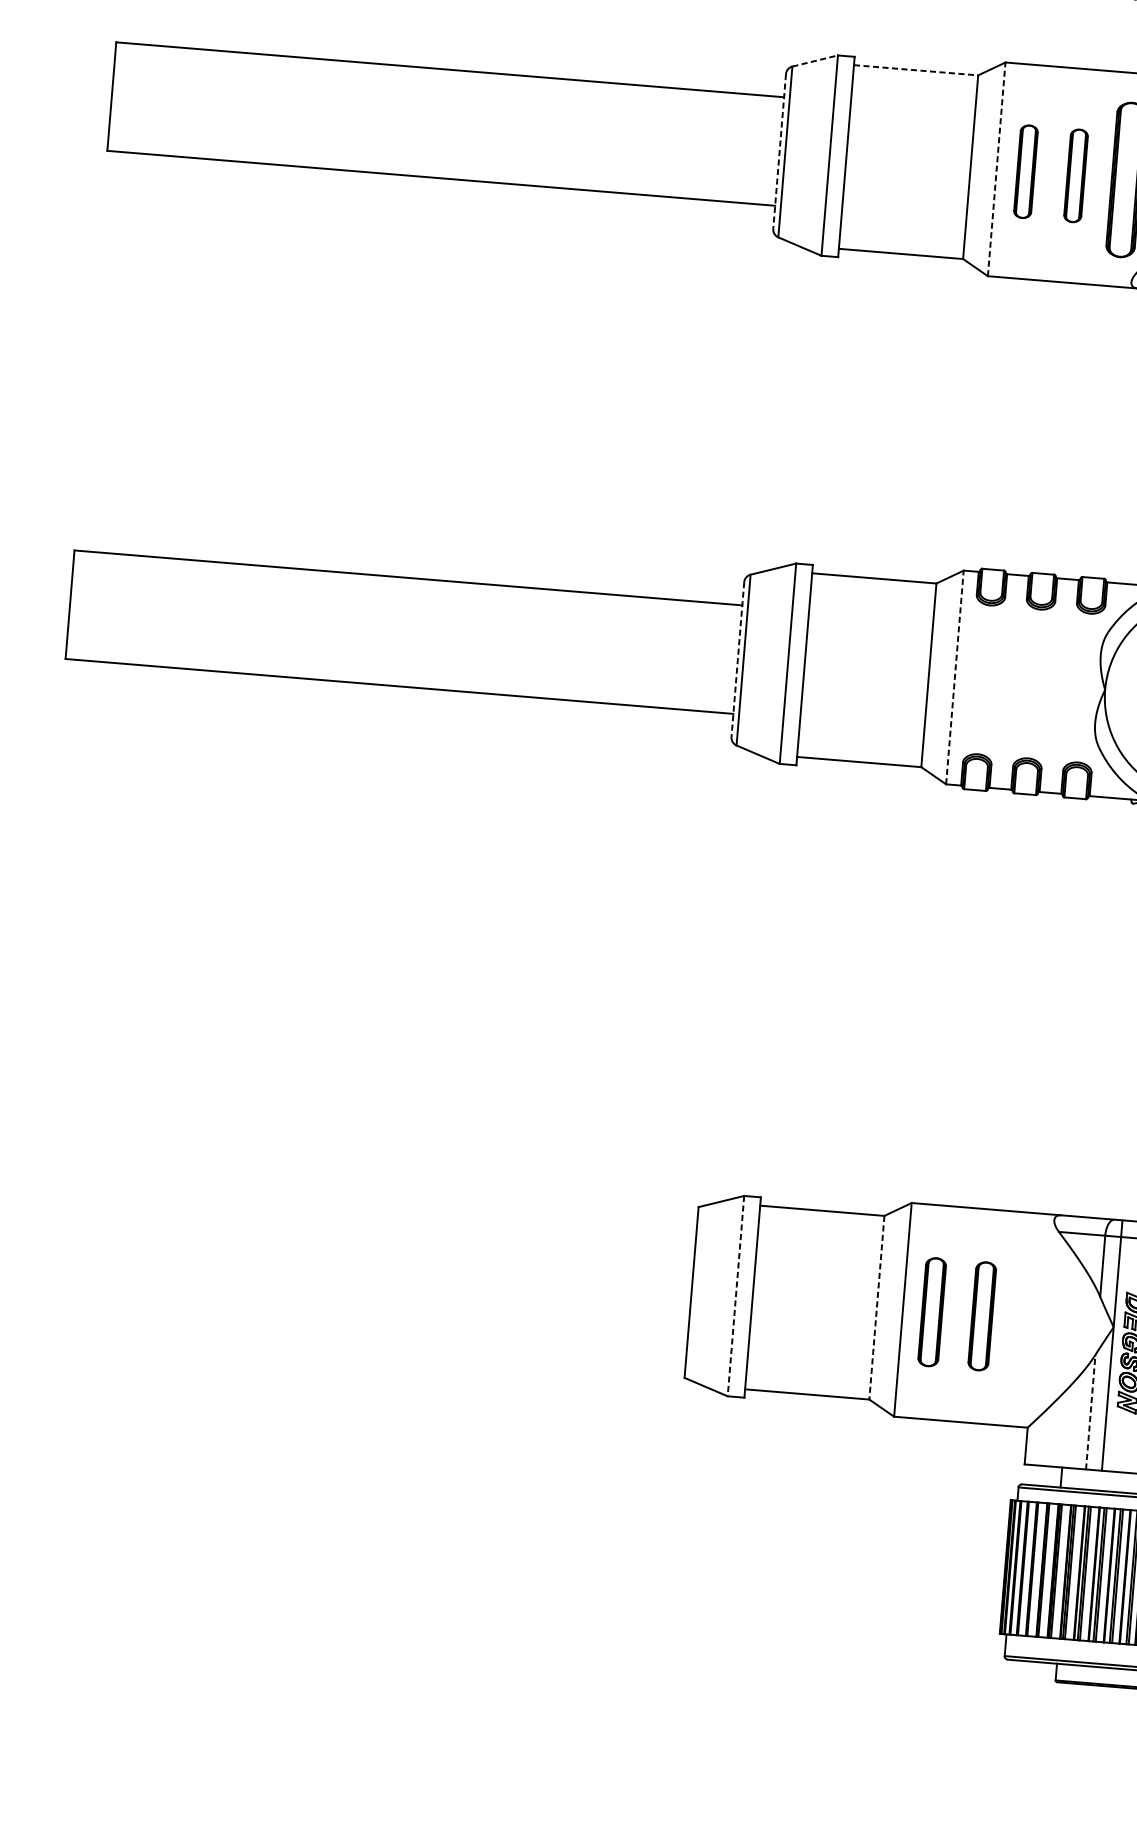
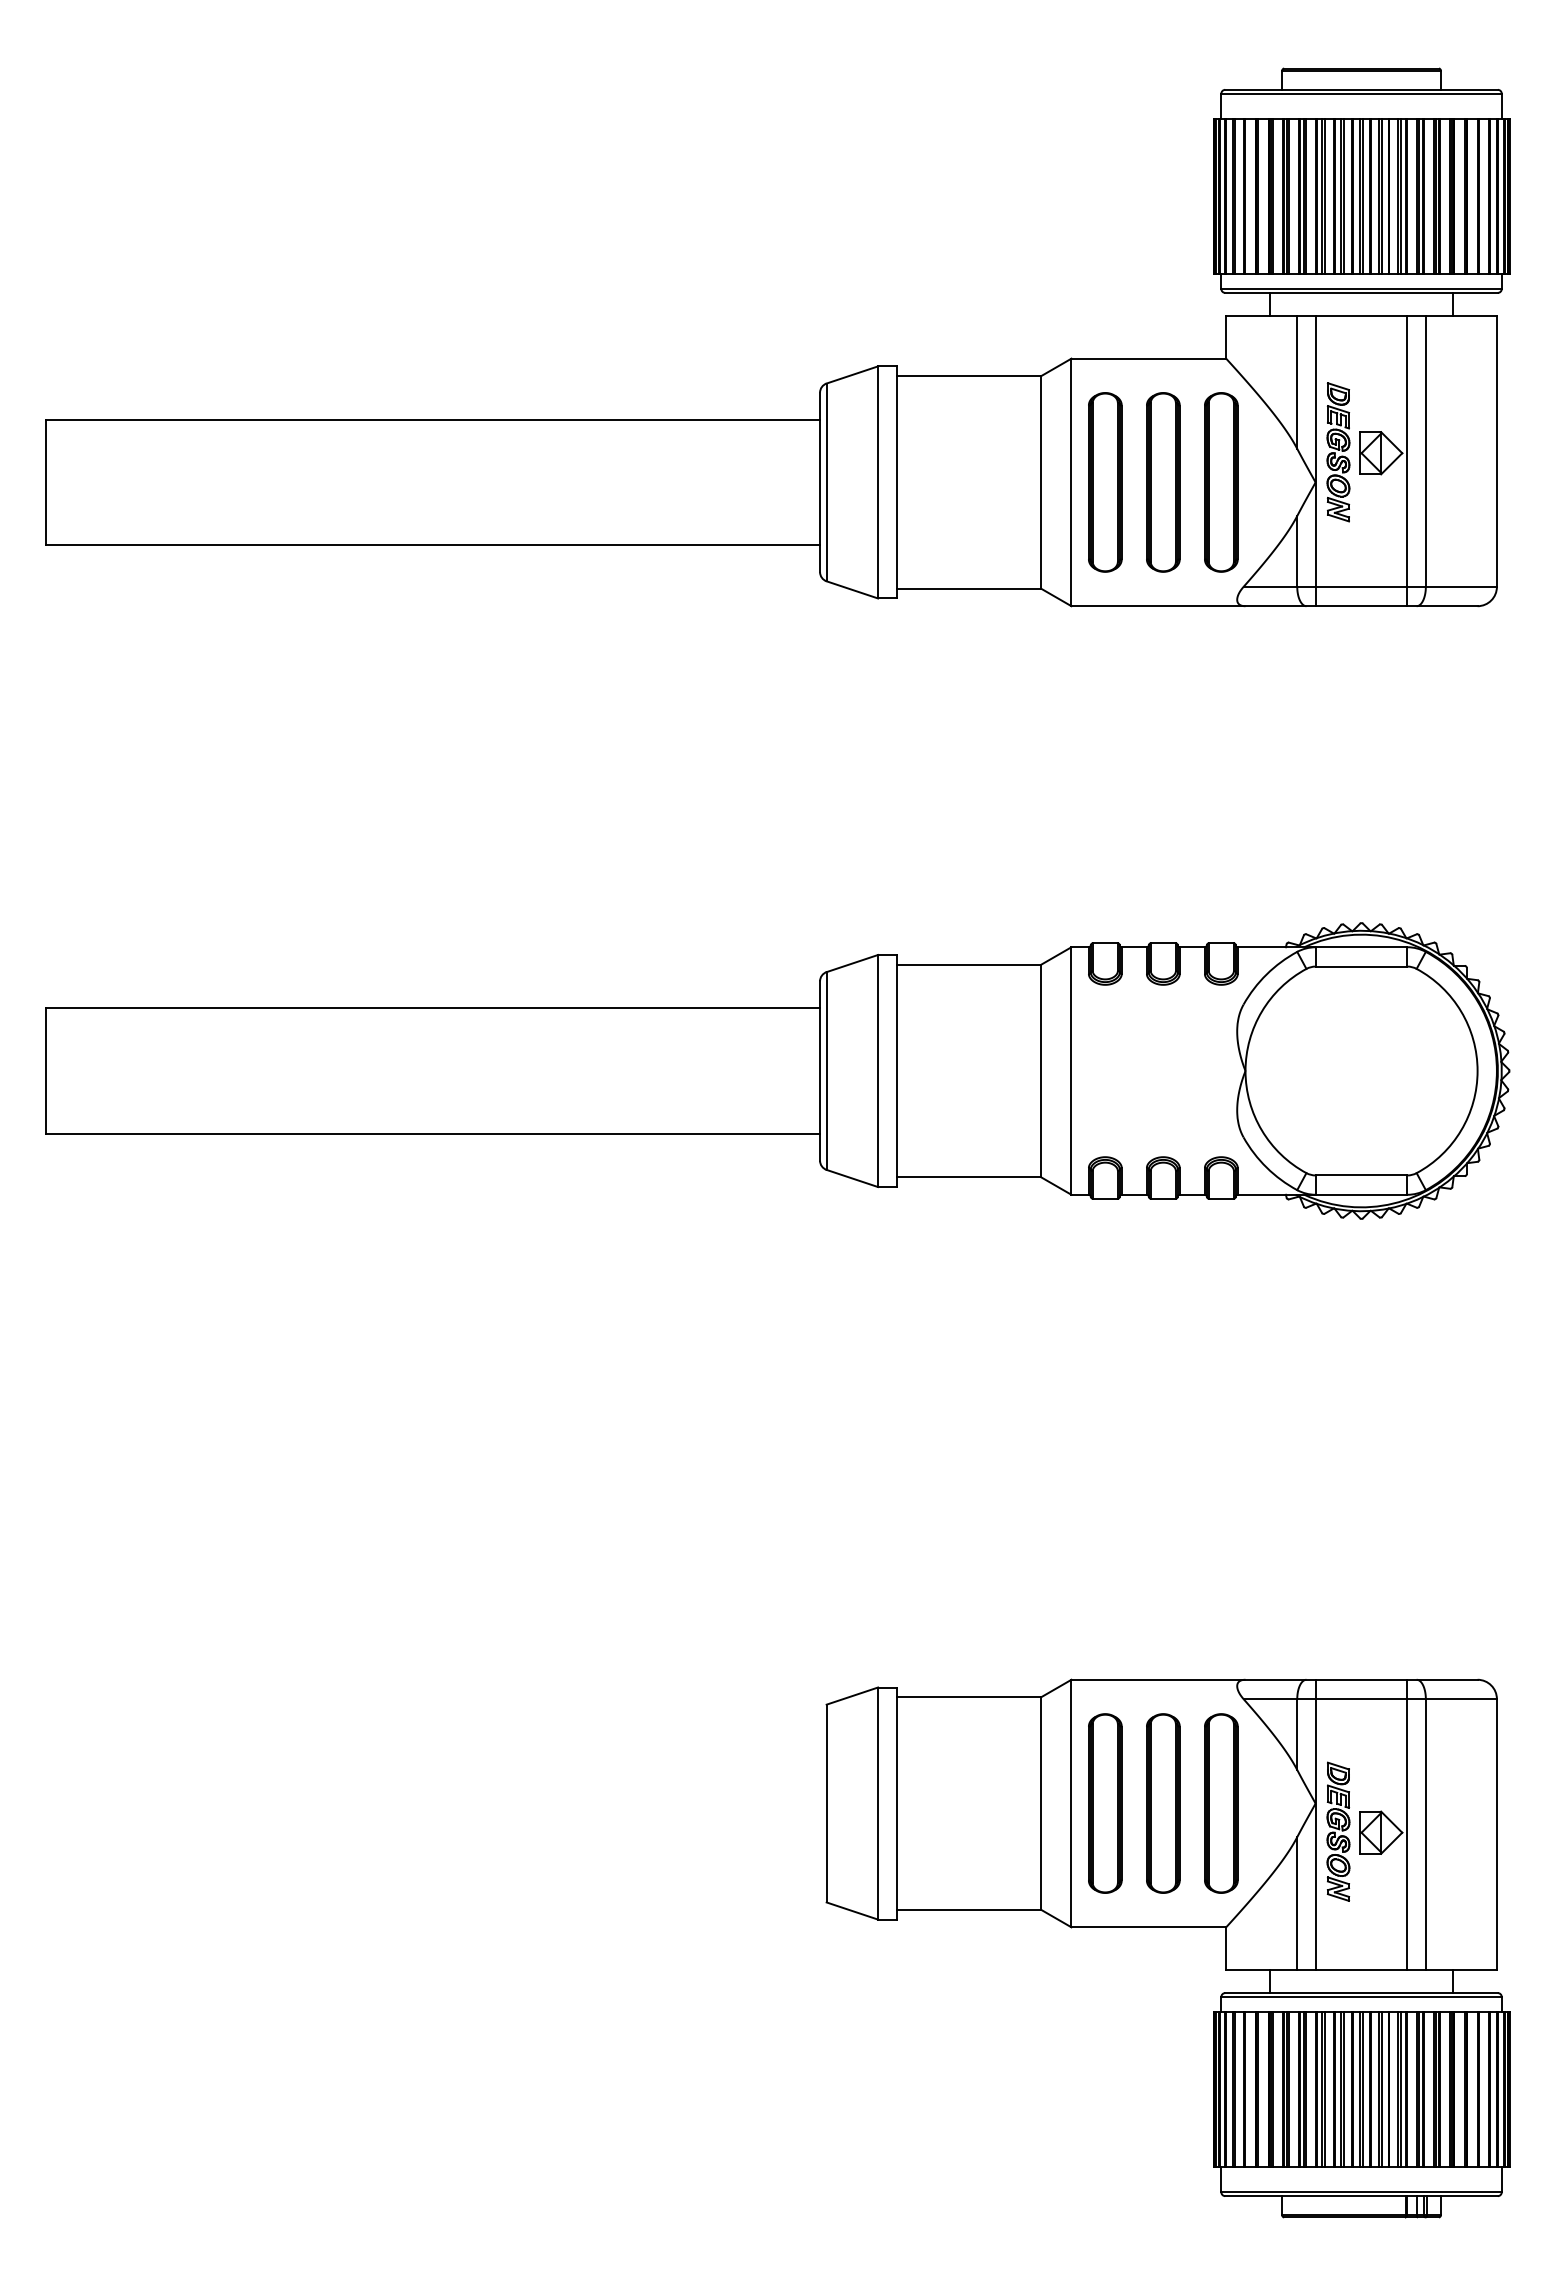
line: (815, 60) -> (852, 374), dashed -> solid
line: (916, 70) -> (969, 376), dashed -> solid
line: (780, 151) -> (820, 482), dashed -> solid
line: (996, 169) -> (1071, 482), dashed -> solid
part: (1026, 171) -> (1105, 482), size x1.67
part: (1076, 175) -> (1163, 482), size x1.67
line: (738, 660) -> (820, 1071), dashed -> solid
line: (954, 677) -> (1071, 1071), dashed -> solid
line: (736, 1296) -> (878, 1804), dashed -> solid
line: (876, 1308) -> (1041, 1804), dashed -> solid
part: (932, 1312) -> (1105, 1803), size x1.43
part: (982, 1316) -> (1163, 1803), size x1.43
part: (1032, 1320) -> (1221, 1803), added
line: (1090, 1412) -> (1297, 1903), dashed -> solid

